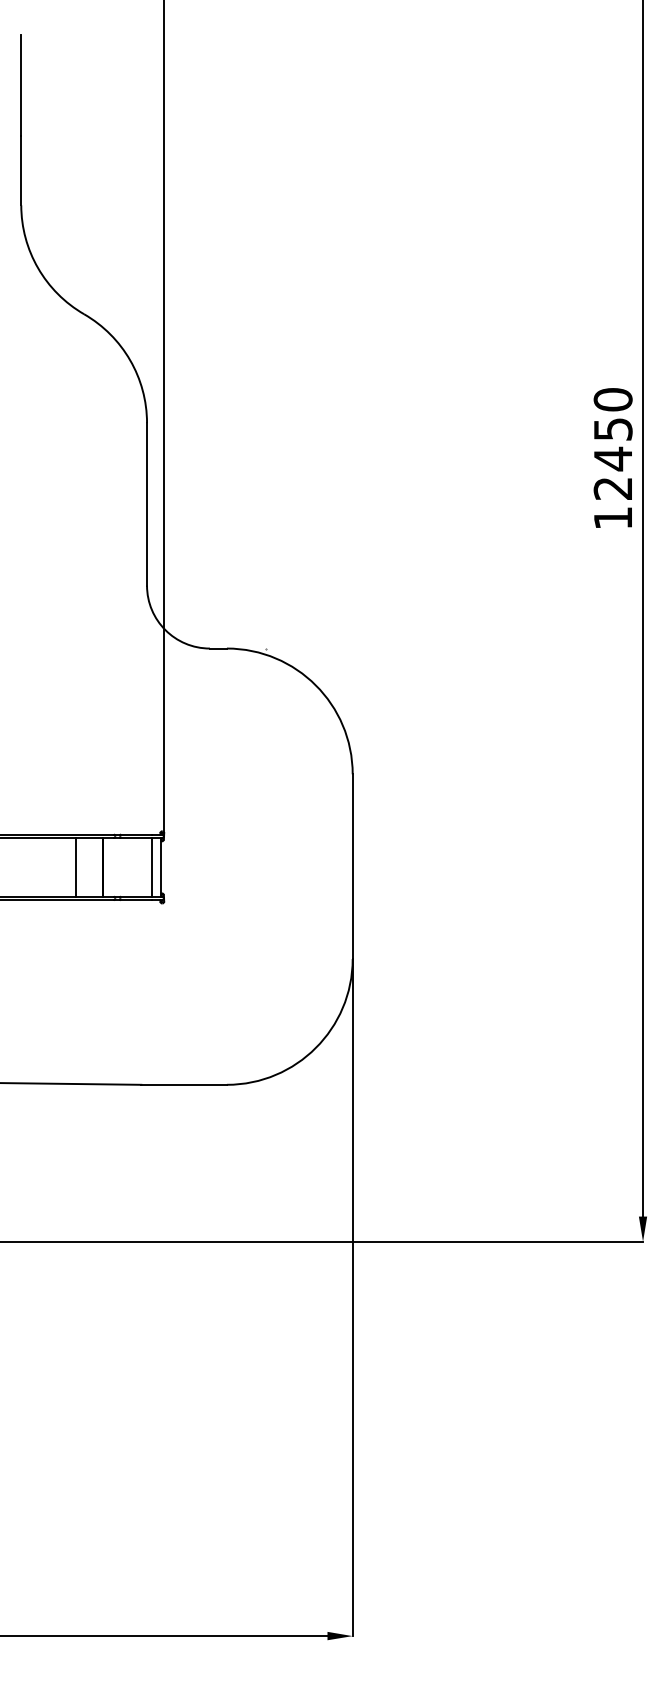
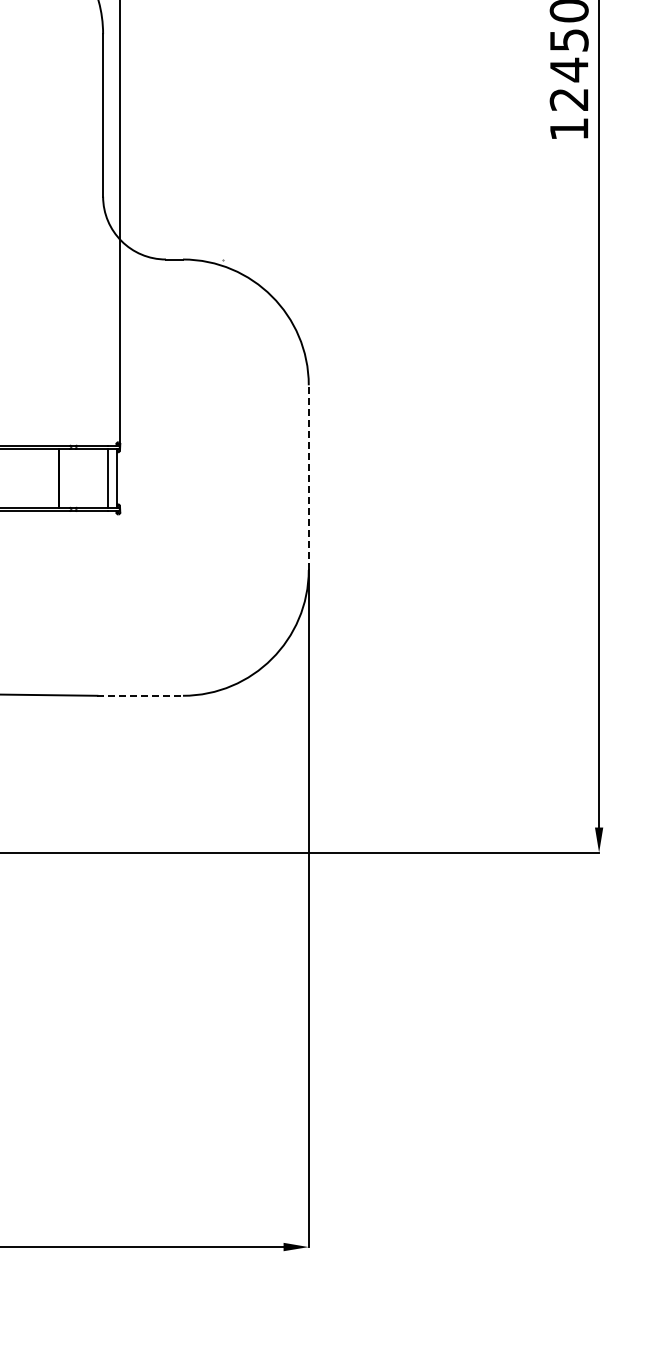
line: (352, 866) -> (308, 477), solid -> dashed
line: (76, 867) -> (32, 478), removed
line: (184, 1084) -> (140, 695), solid -> dashed

